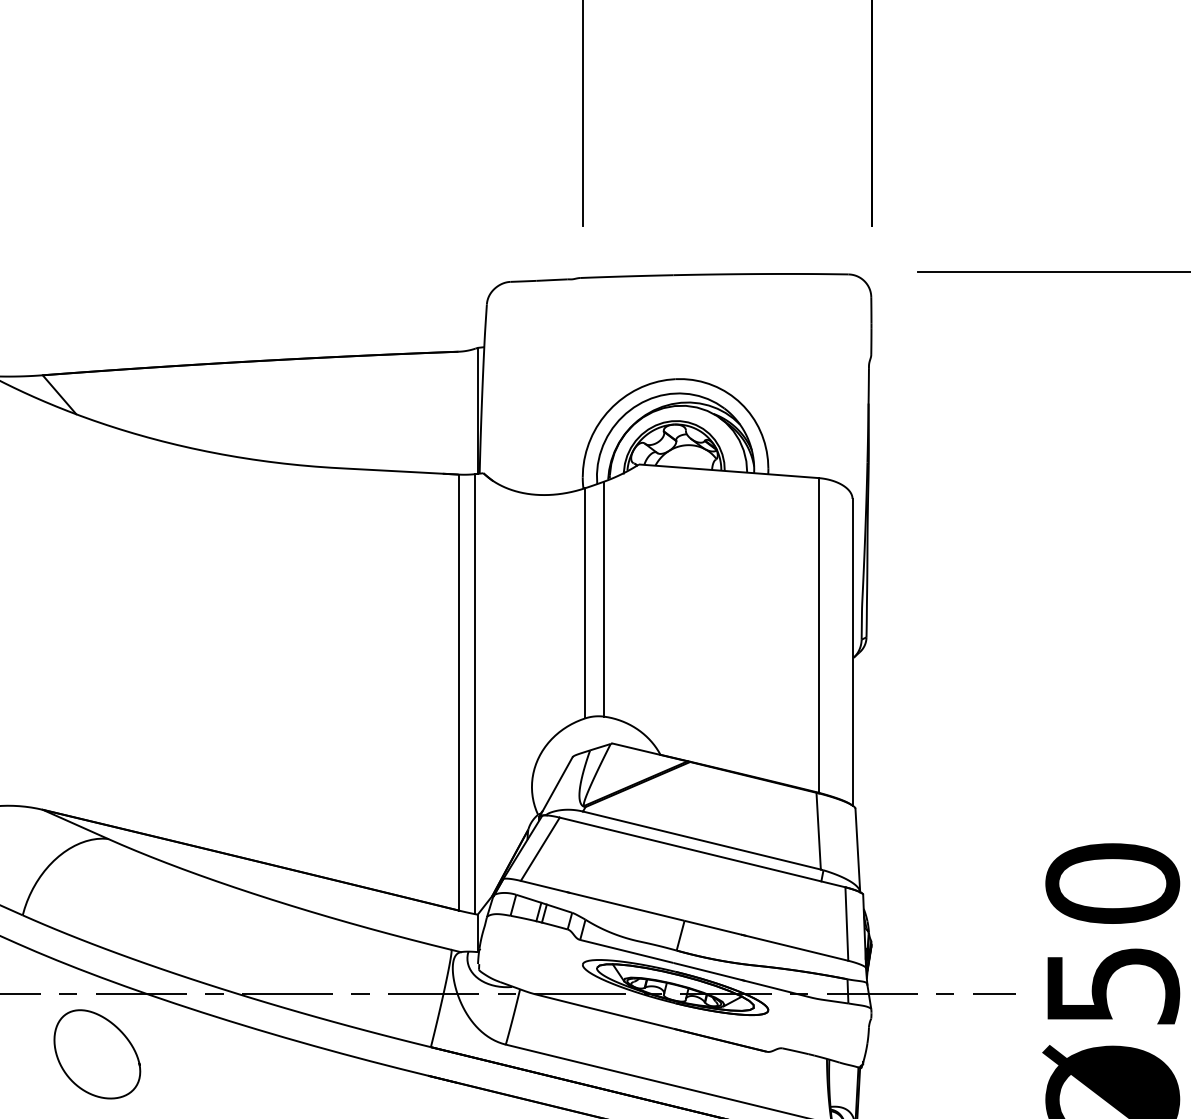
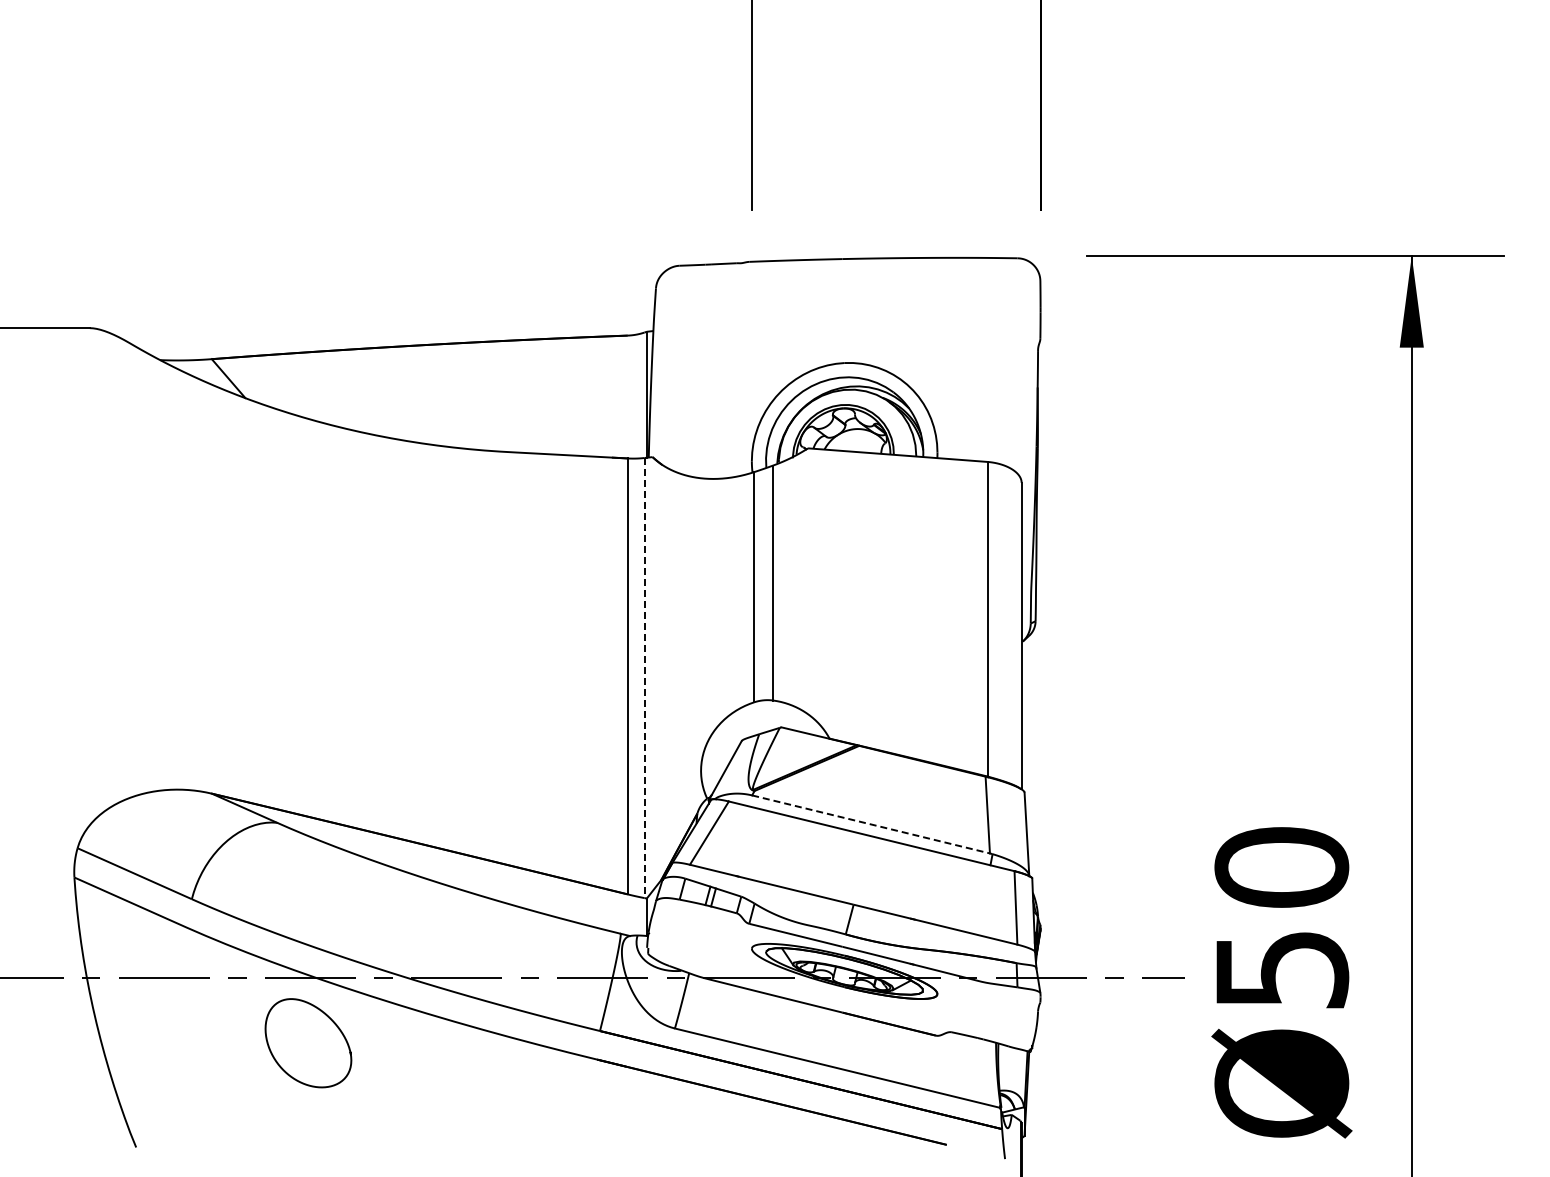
line: (475, 694) -> (644, 678), solid -> dashed
line: (702, 840) -> (871, 824), solid -> dashed
curve: (119, 1031) -> (330, 1020), moved

